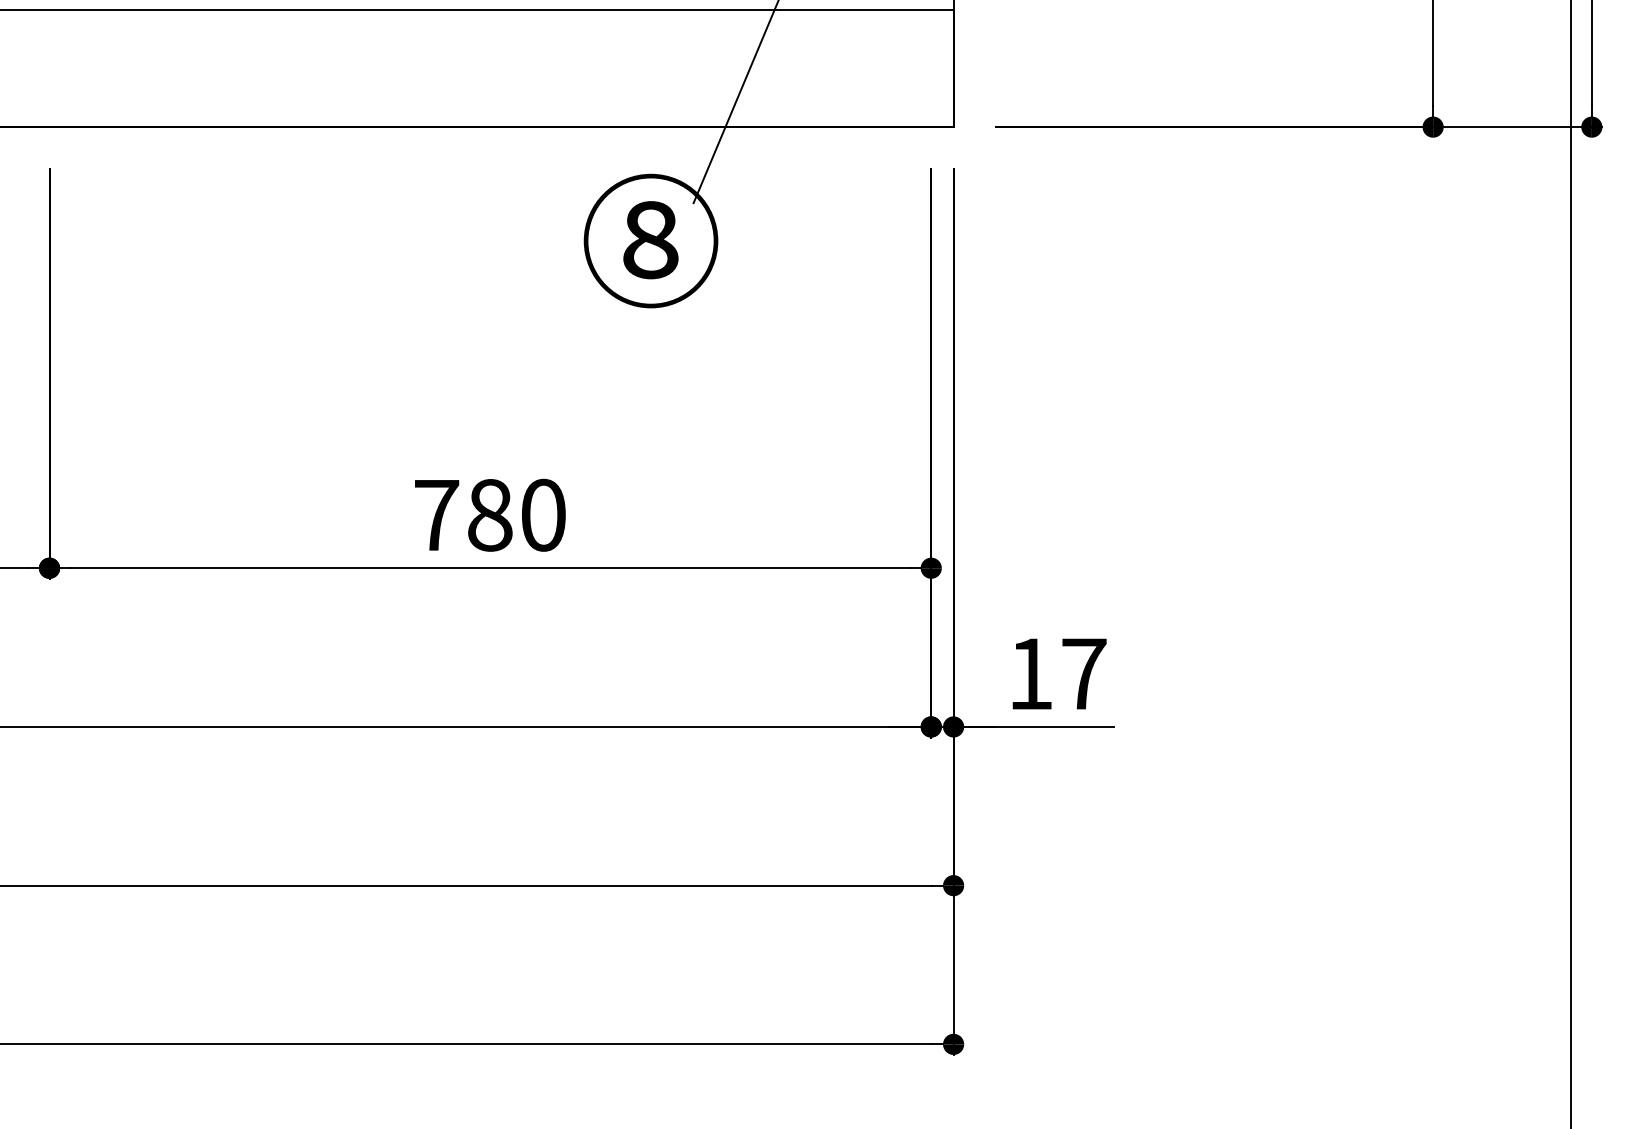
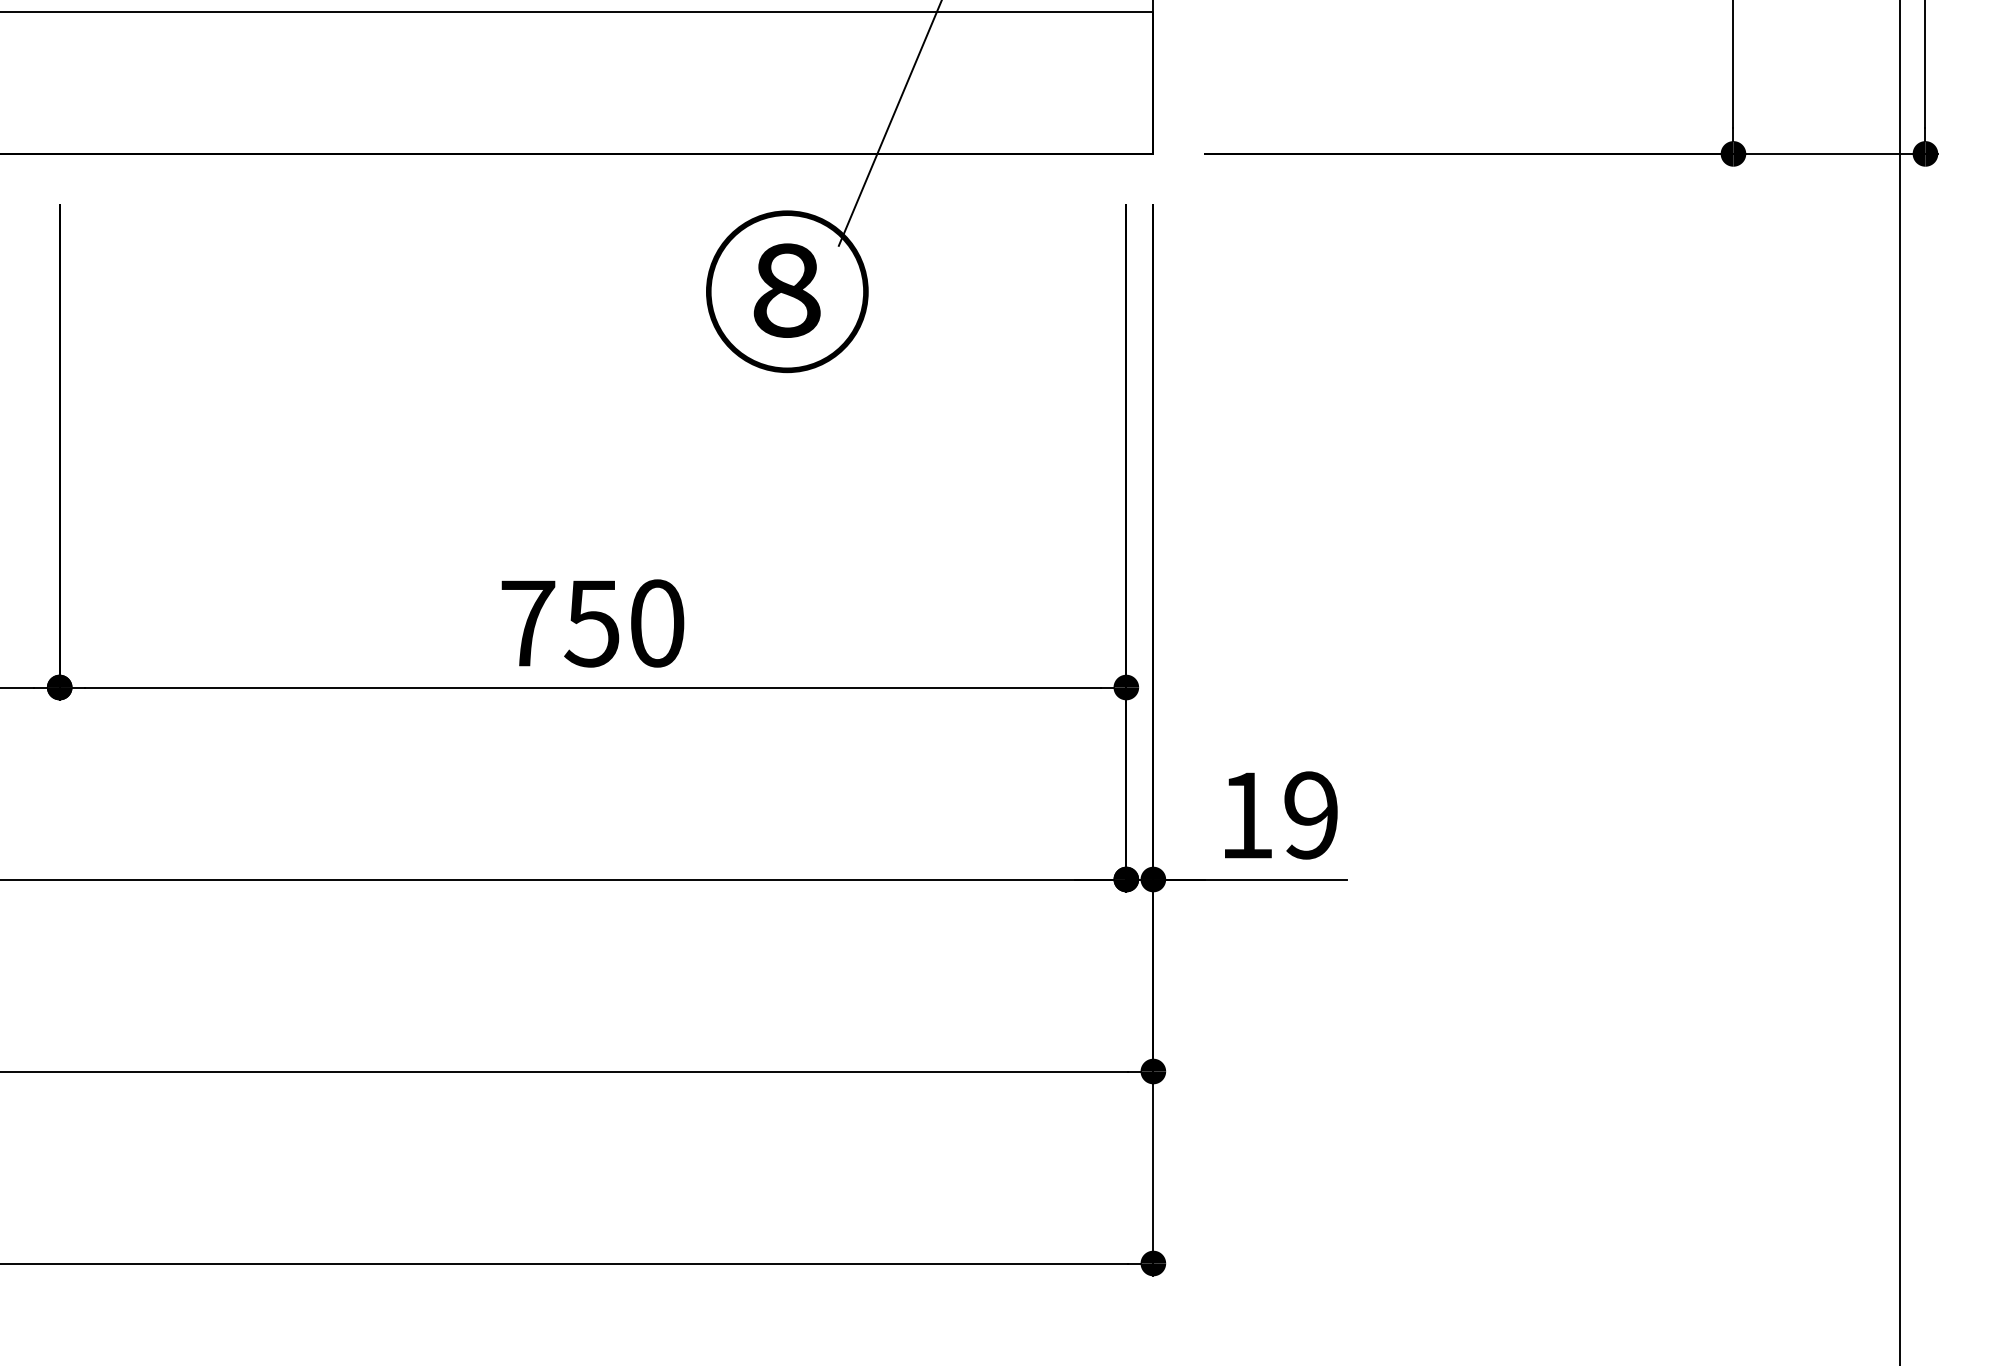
text: (489, 515) -> (591, 623), 780 -> 750
text: (1084, 673) -> (1311, 814), 17 -> 19

